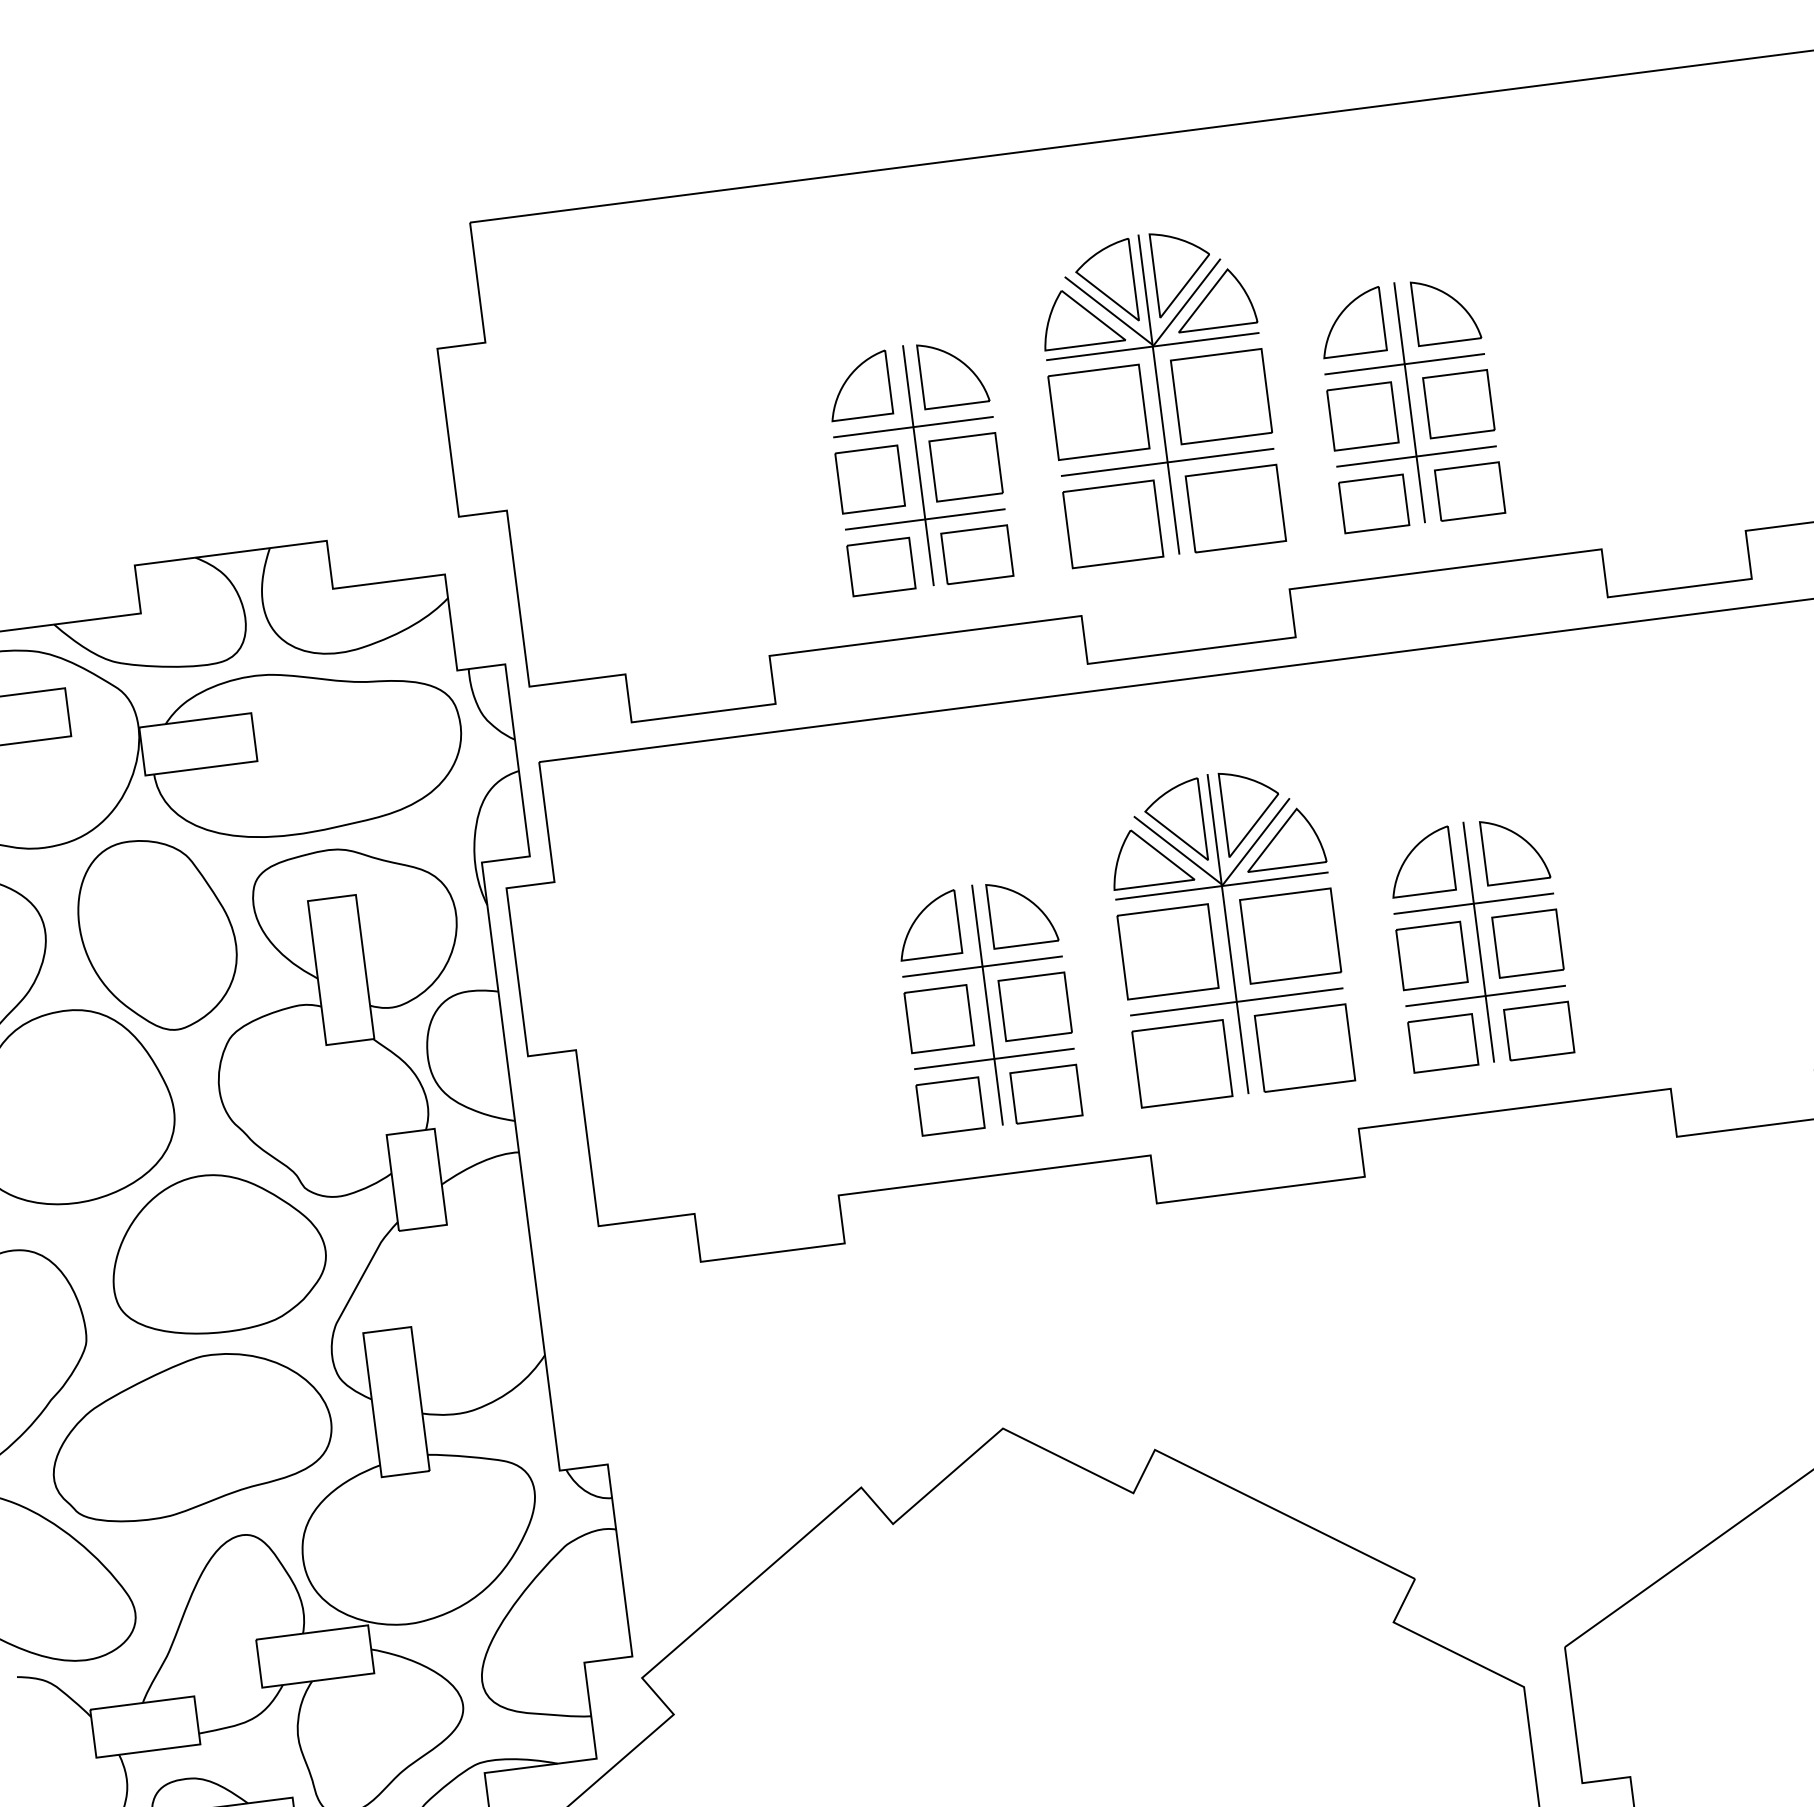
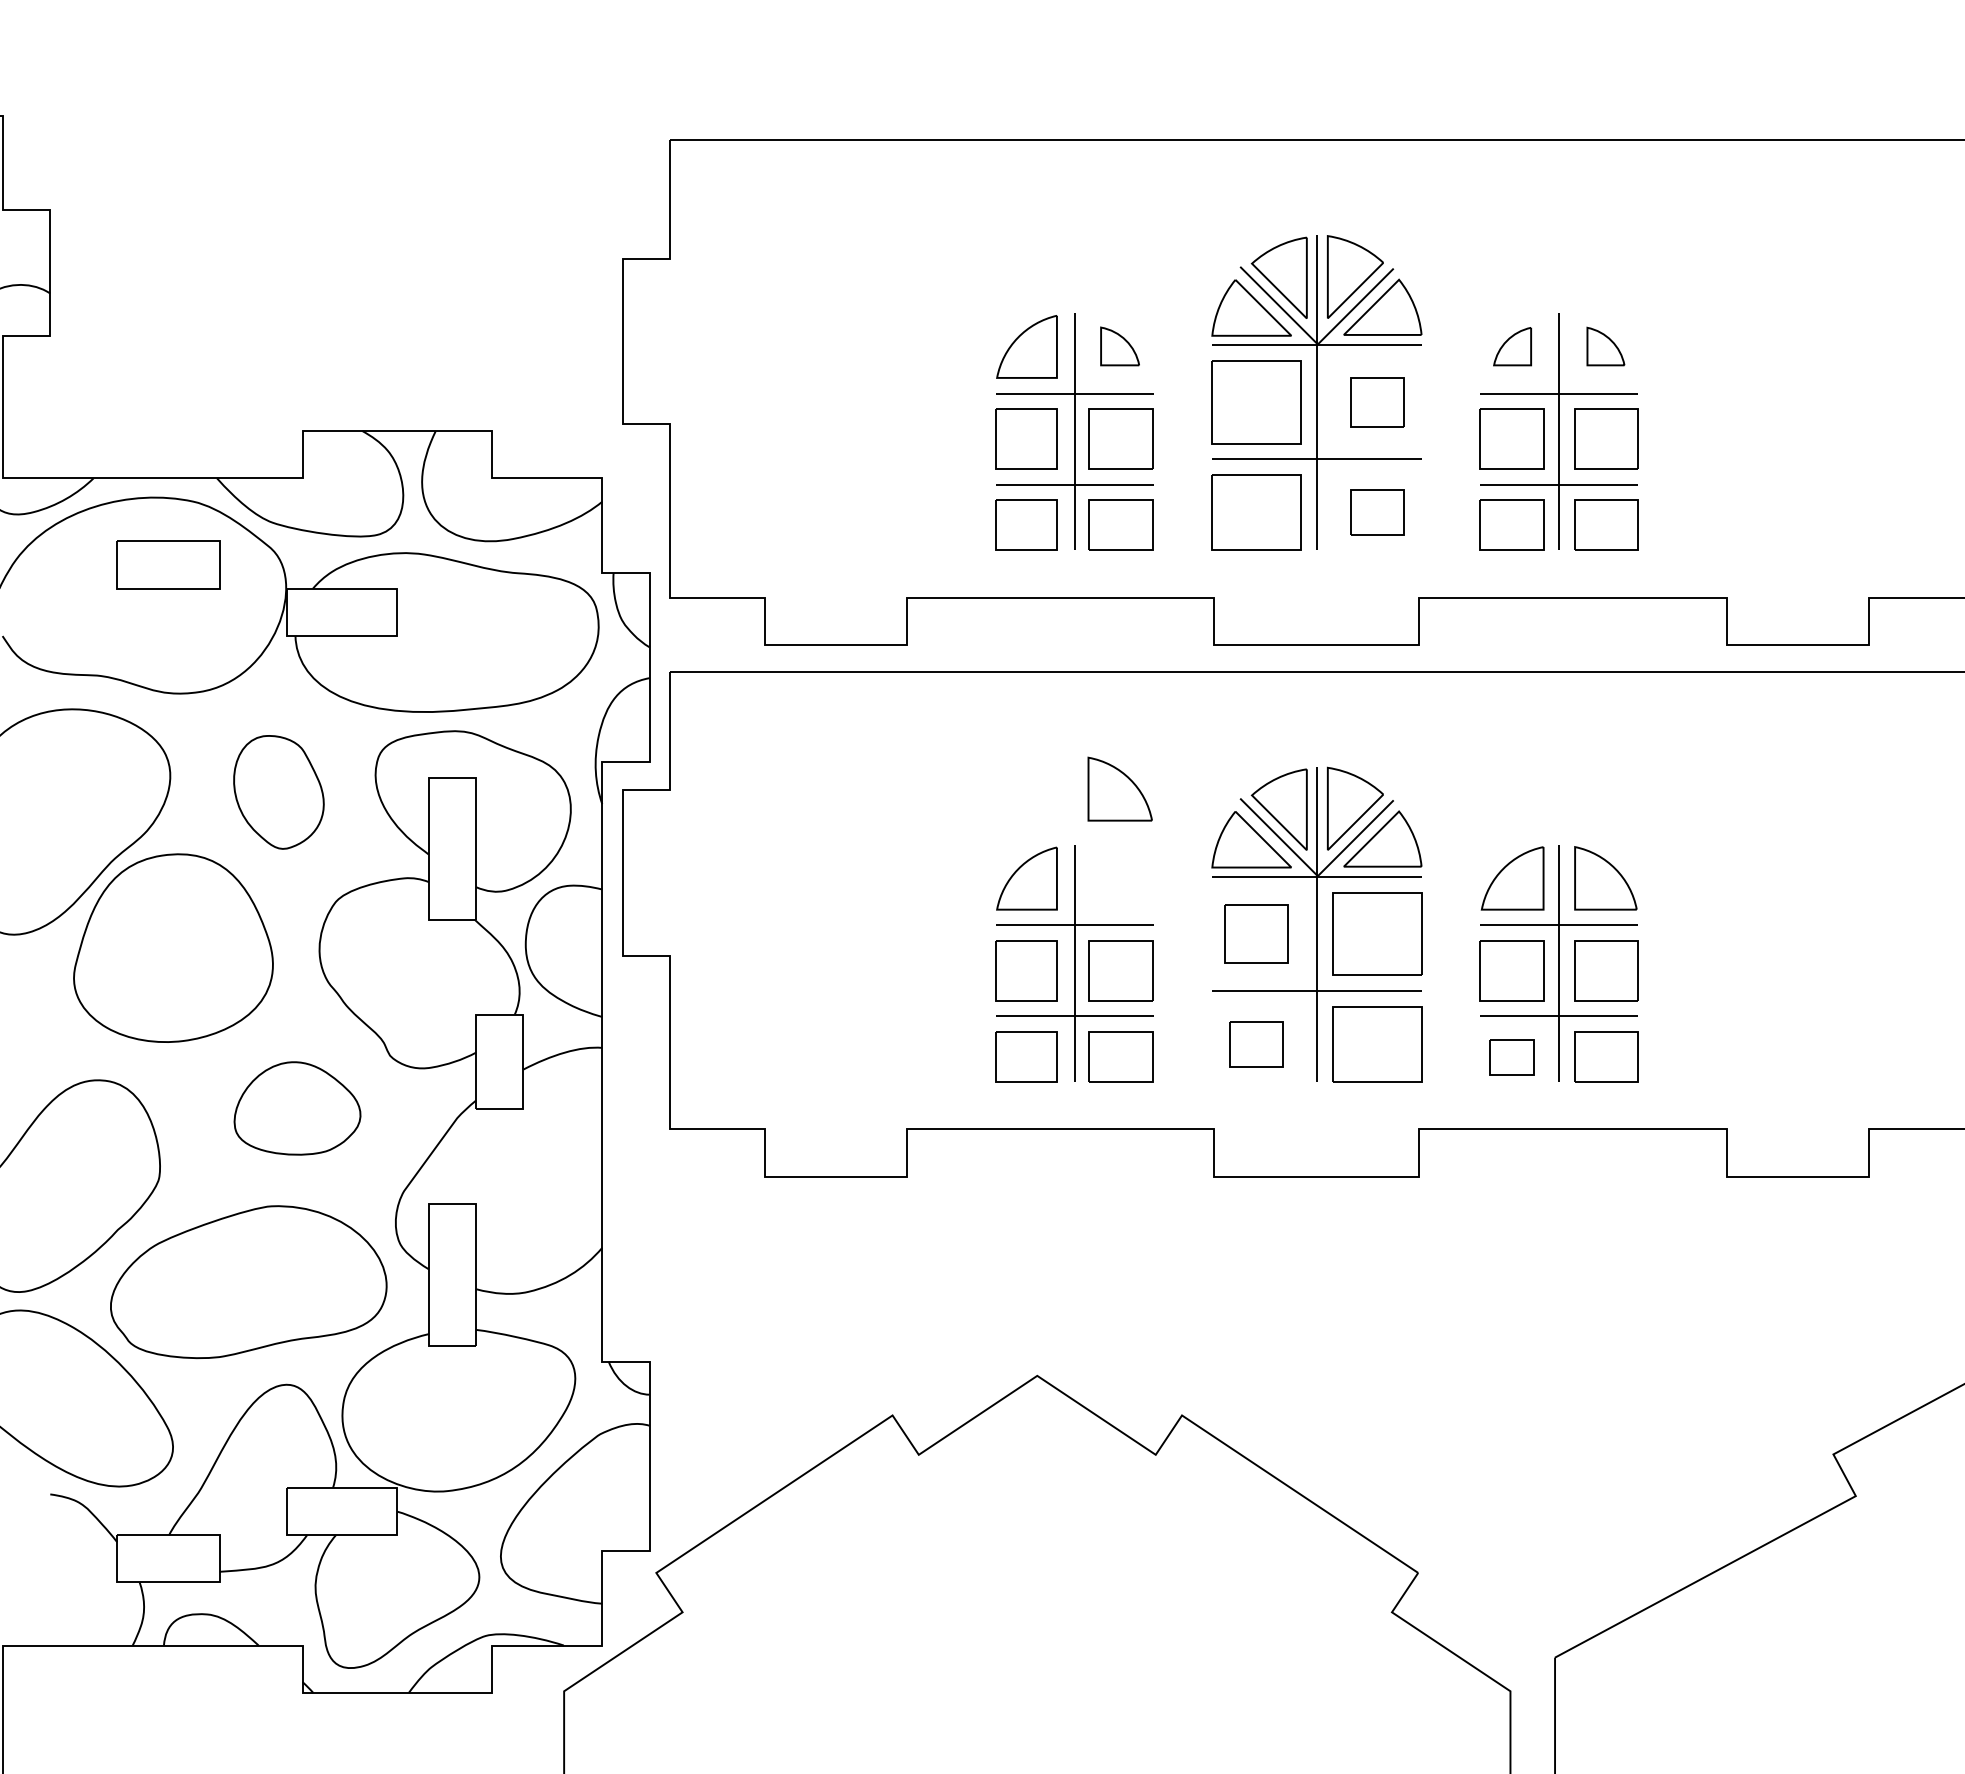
part: (1445, 310) -> (1605, 346), size x0.6
part: (1351, 322) -> (1512, 346), size x0.6
part: (952, 373) -> (1119, 346), size x0.6
part: (1221, 396) -> (1377, 402), size x0.6
part: (1235, 508) -> (1377, 512), size x0.6
part: (1021, 912) -> (1119, 788), moved
part: (157, 935) -> (278, 792), size x0.6
part: (1167, 951) -> (1256, 933), size x0.7
part: (1442, 1042) -> (1511, 1056), size x0.7
part: (1182, 1063) -> (1256, 1044), size x0.6
part: (217, 1253) -> (297, 1108), size x0.6

